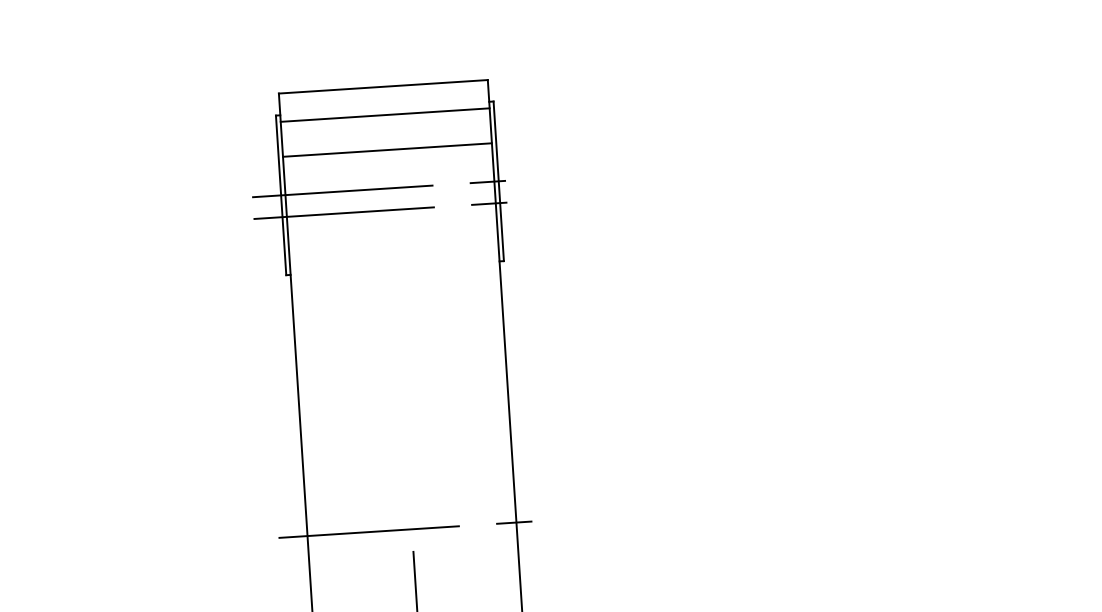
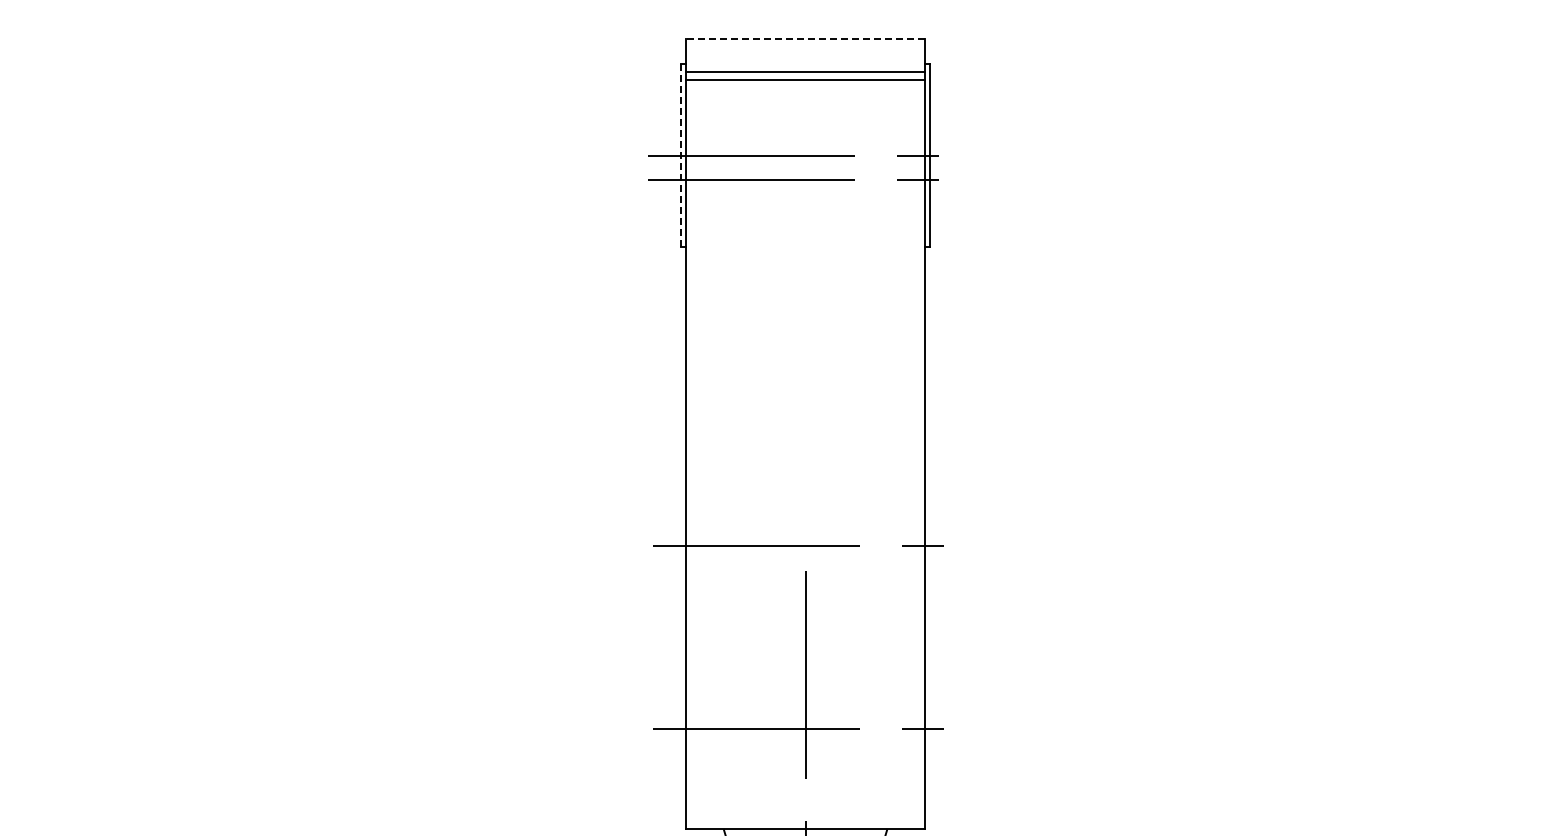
line: (383, 87) -> (805, 39), solid -> dashed
line: (387, 149) -> (805, 79), moved
line: (280, 196) -> (680, 156), solid -> dashed

